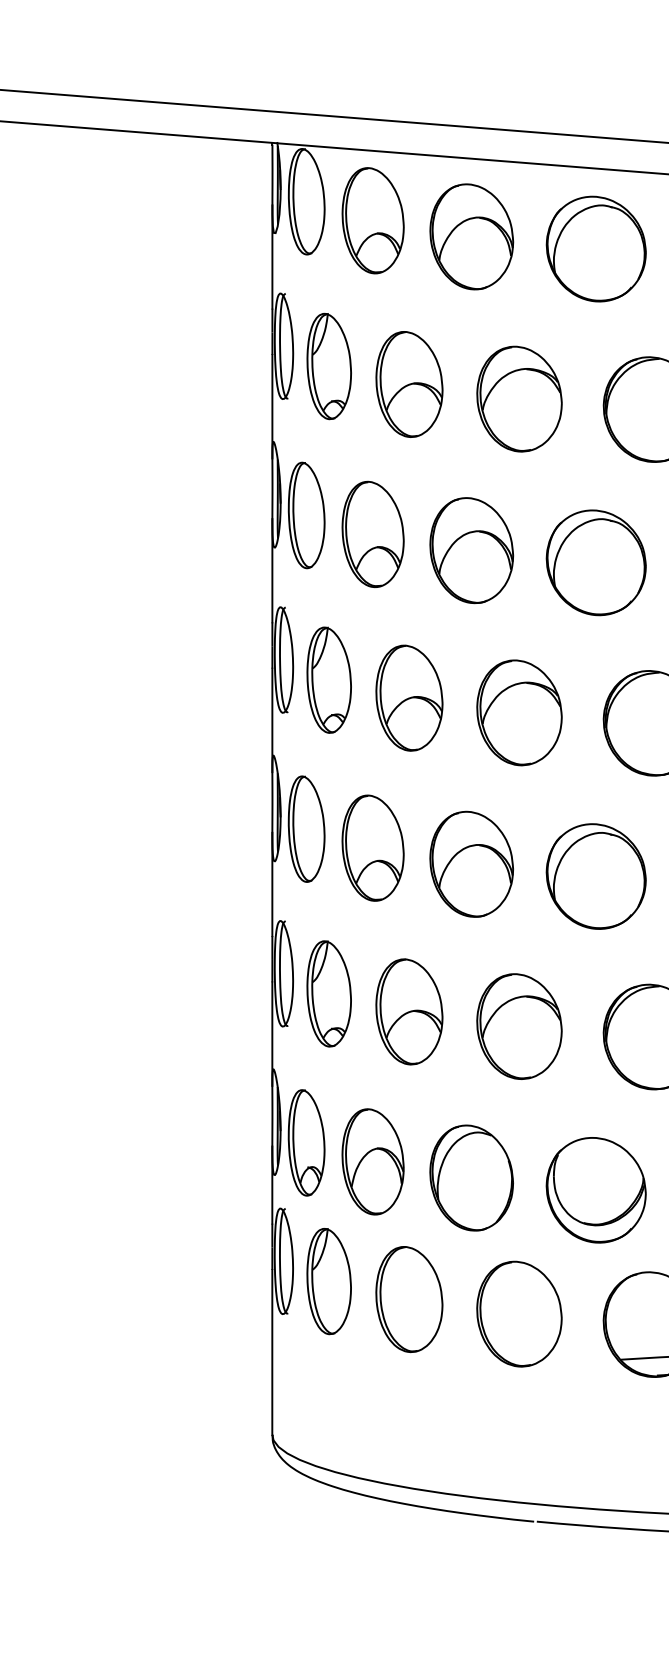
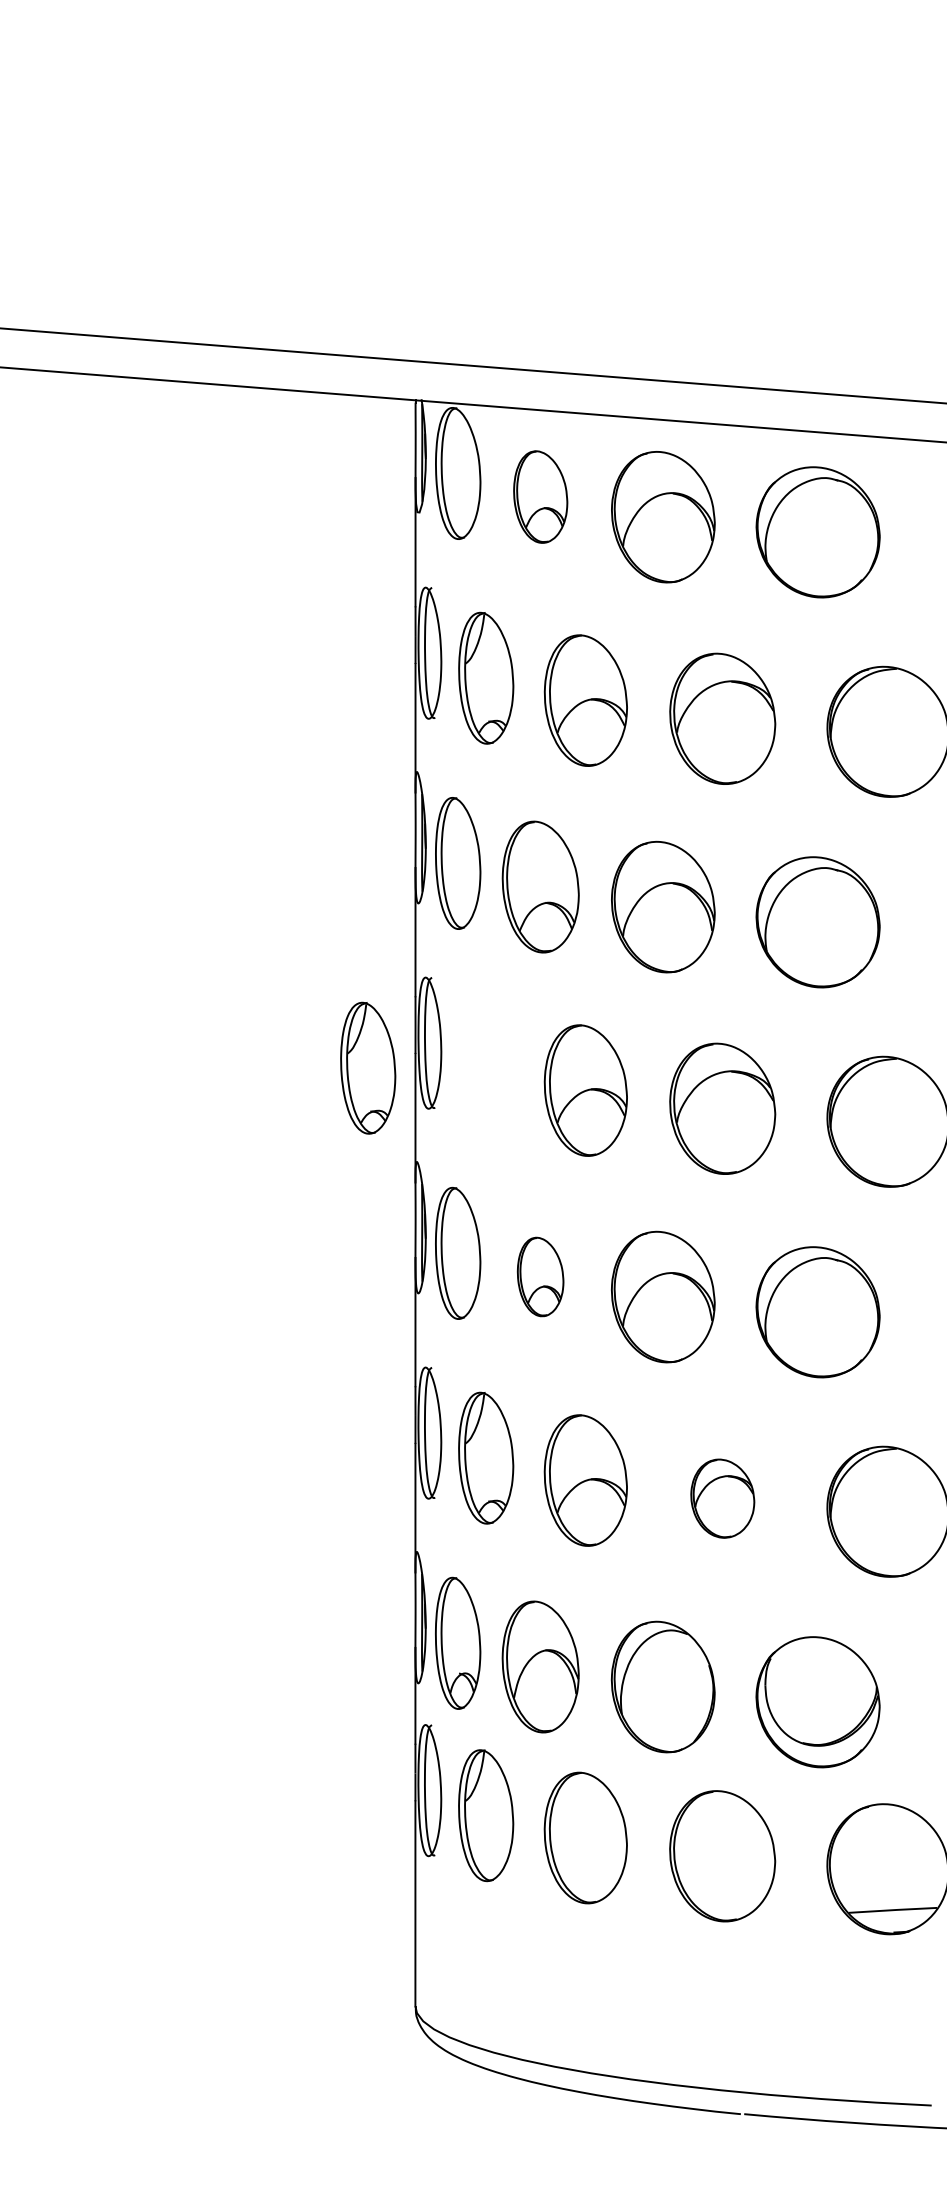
part: (372, 220) -> (540, 496), size x0.7
part: (329, 679) -> (368, 1067), moved
part: (372, 847) -> (540, 1276), size x0.6
part: (519, 1026) -> (722, 1498), size x0.6

